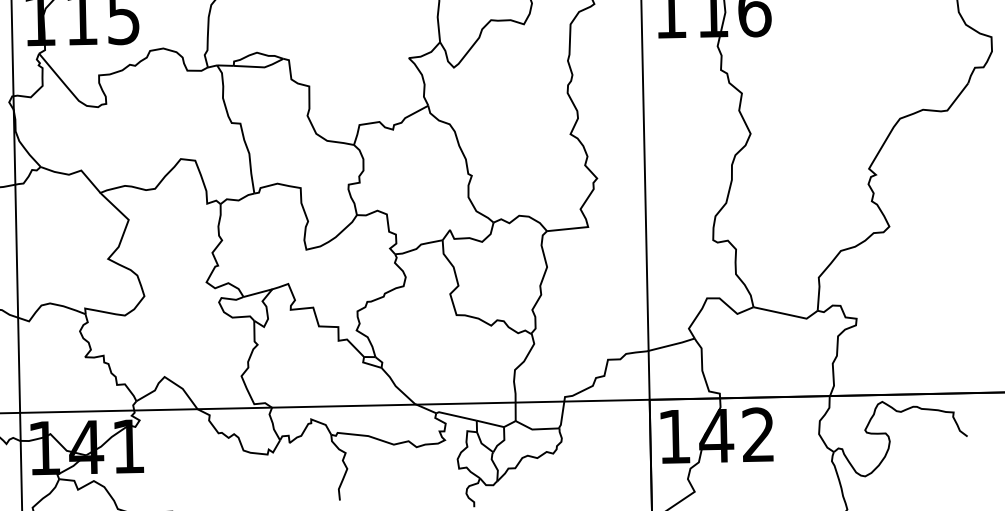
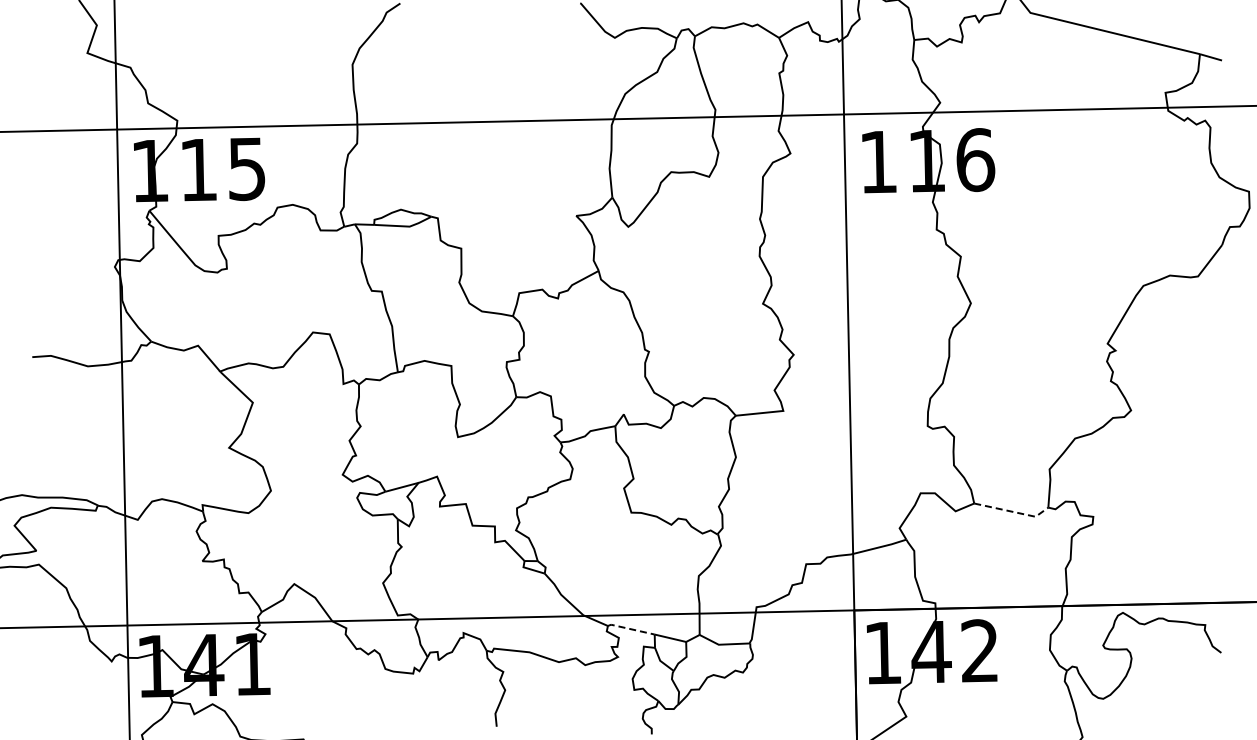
line: (787, 314) -> (1013, 511), solid -> dashed
line: (455, 416) -> (630, 629), solid -> dashed

